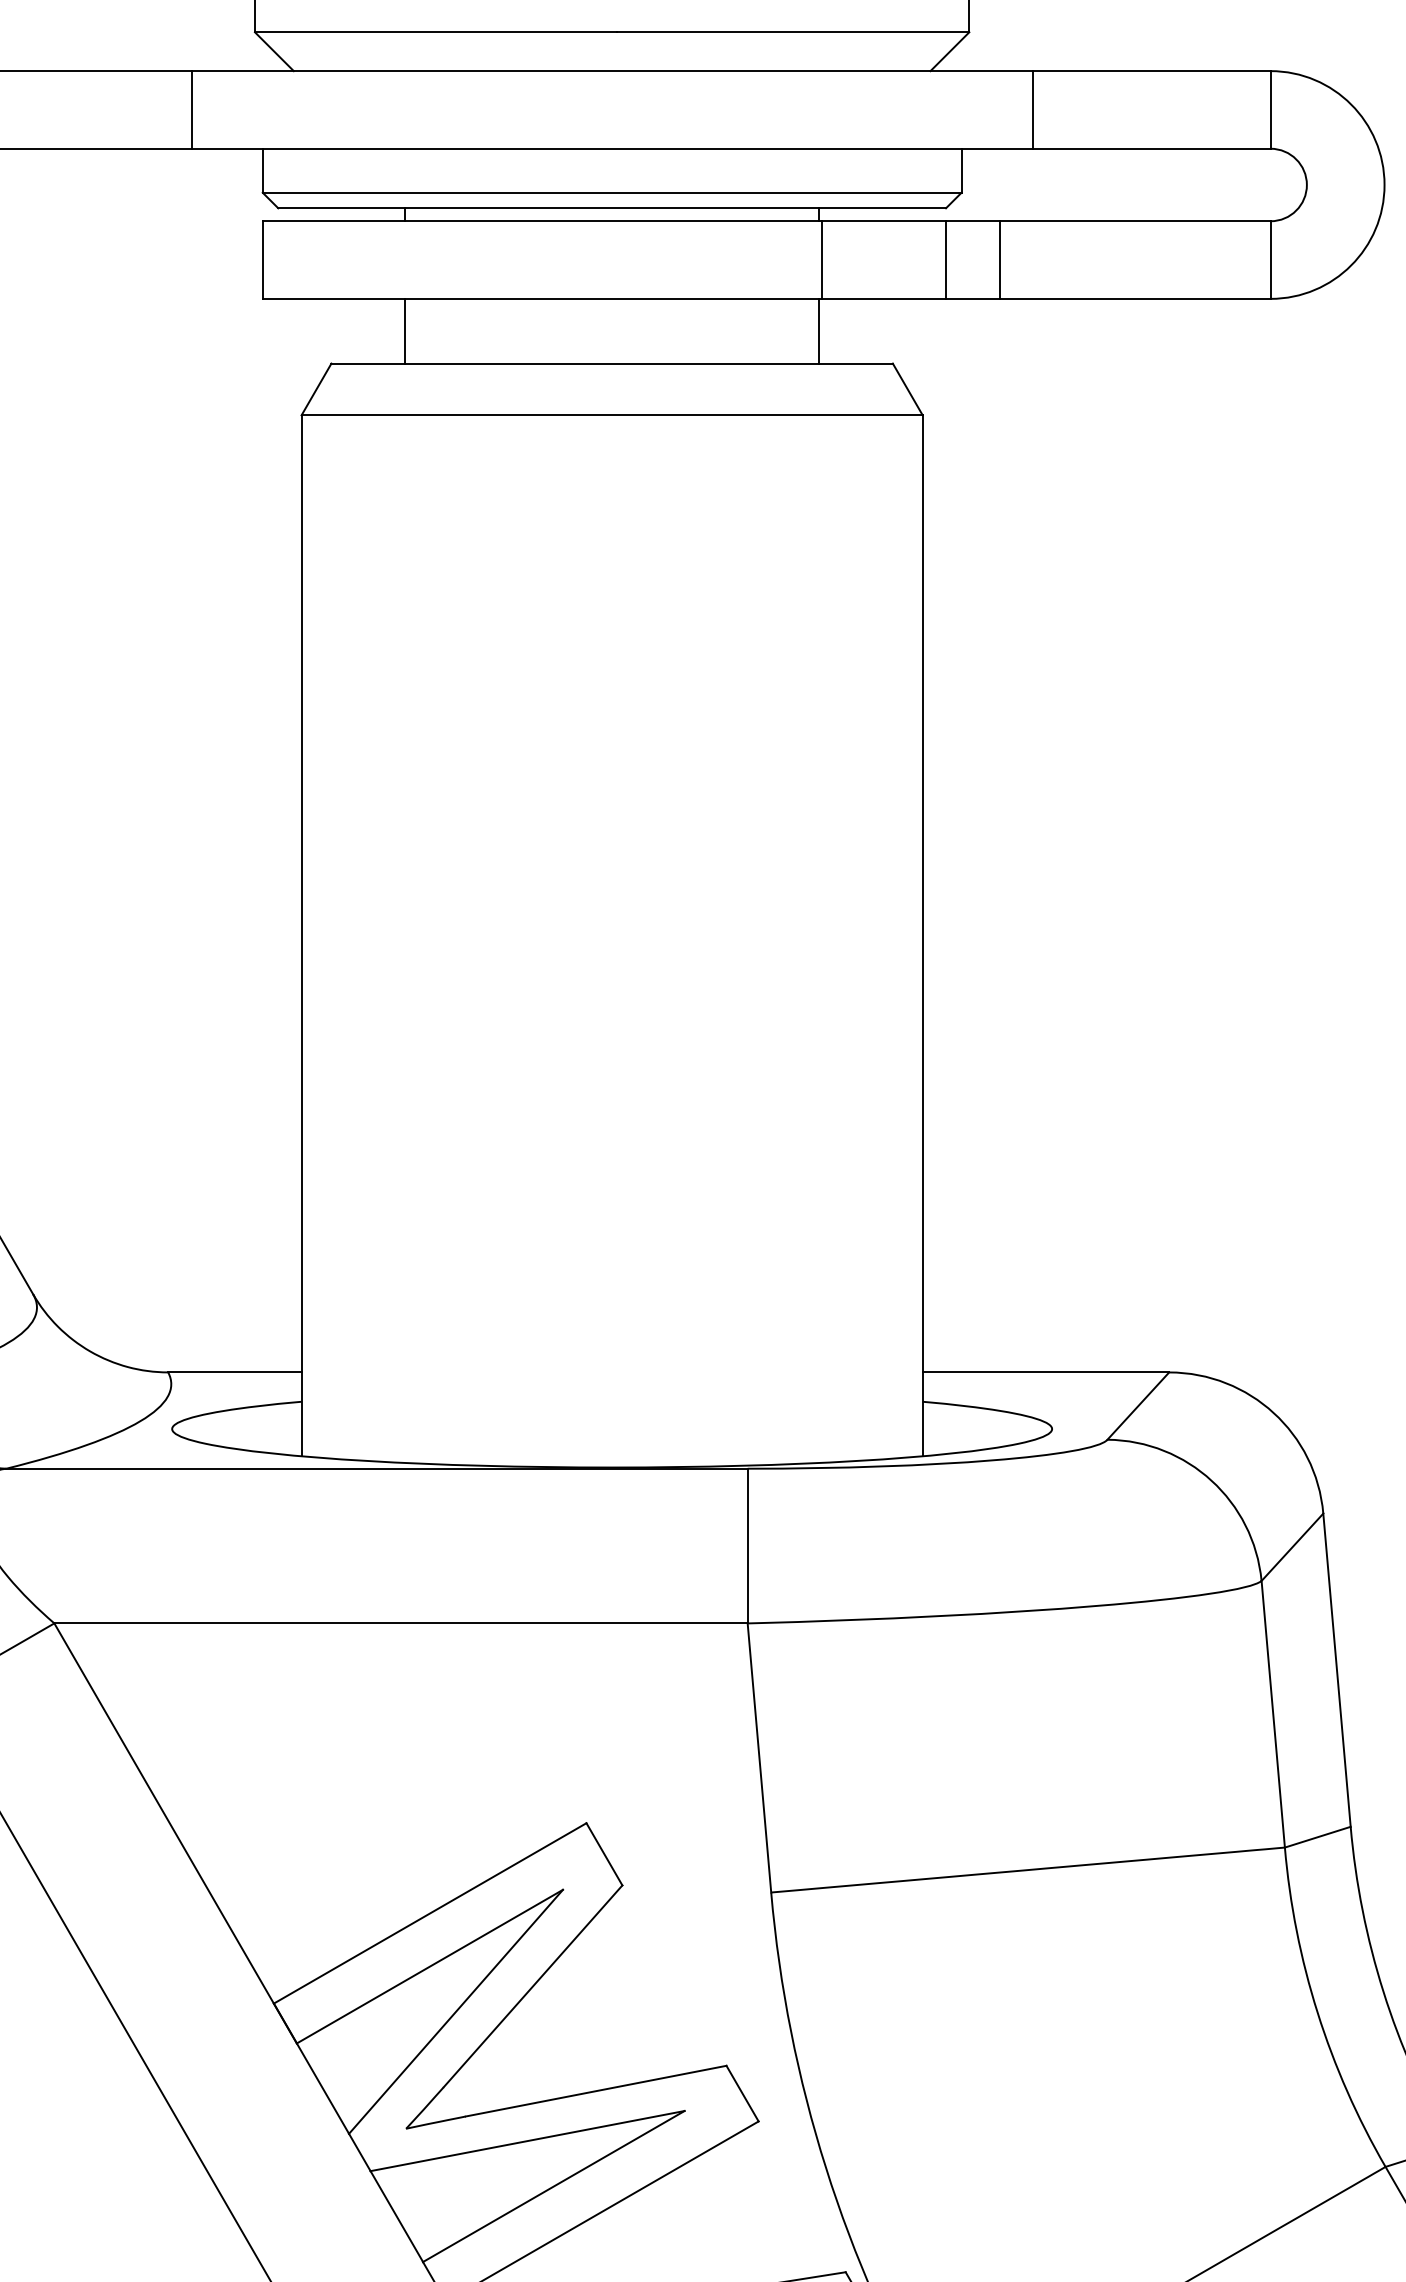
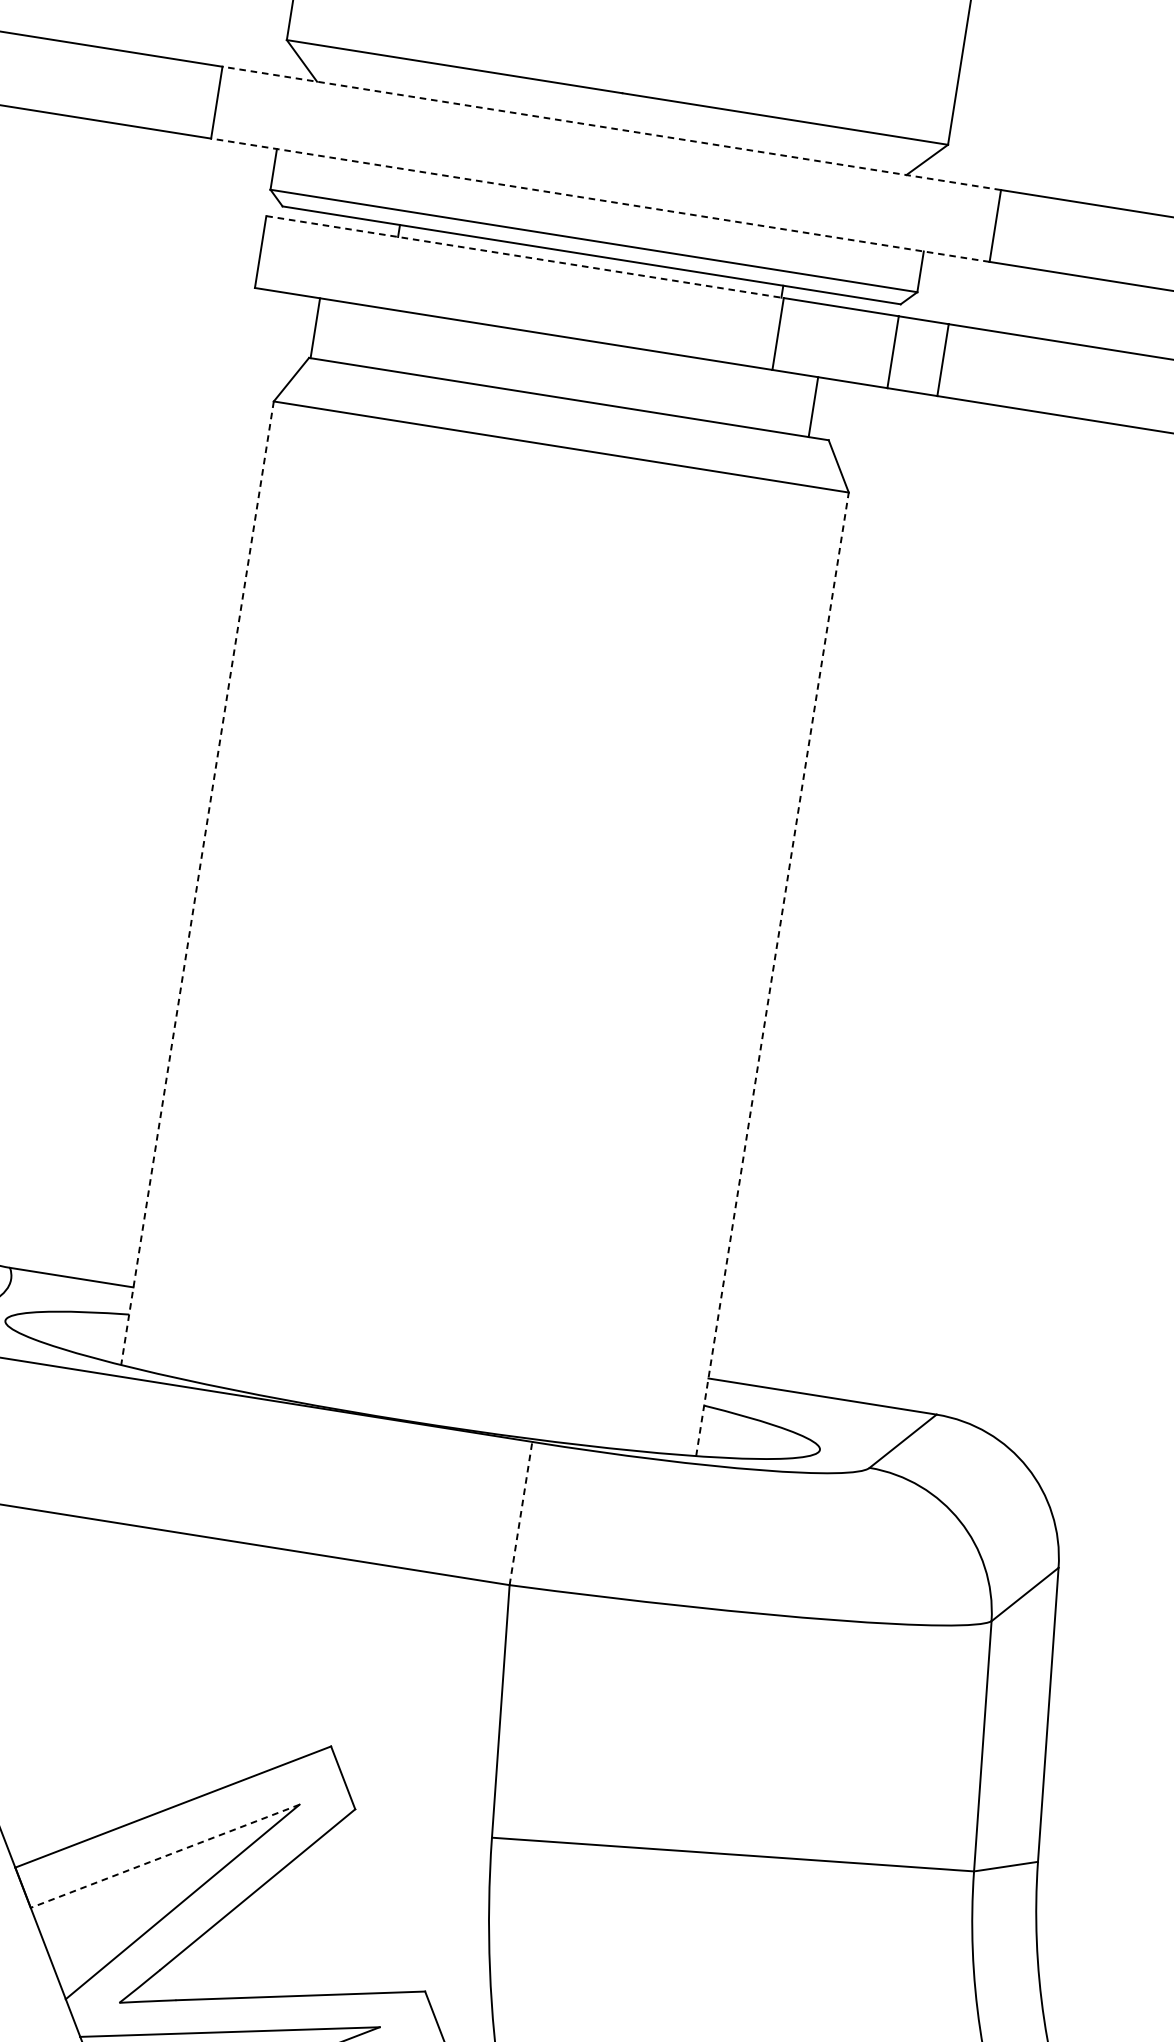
line: (612, 71) -> (612, 128), solid -> dashed
line: (612, 148) -> (600, 200), solid -> dashed
line: (542, 221) -> (525, 257), solid -> dashed
line: (405, 330) -> (315, 327), moved
line: (819, 330) -> (813, 406), moved
line: (922, 935) -> (772, 974), solid -> dashed
line: (301, 936) -> (197, 883), solid -> dashed
line: (747, 1545) -> (520, 1513), solid -> dashed
line: (429, 1966) -> (164, 1856), solid -> dashed

